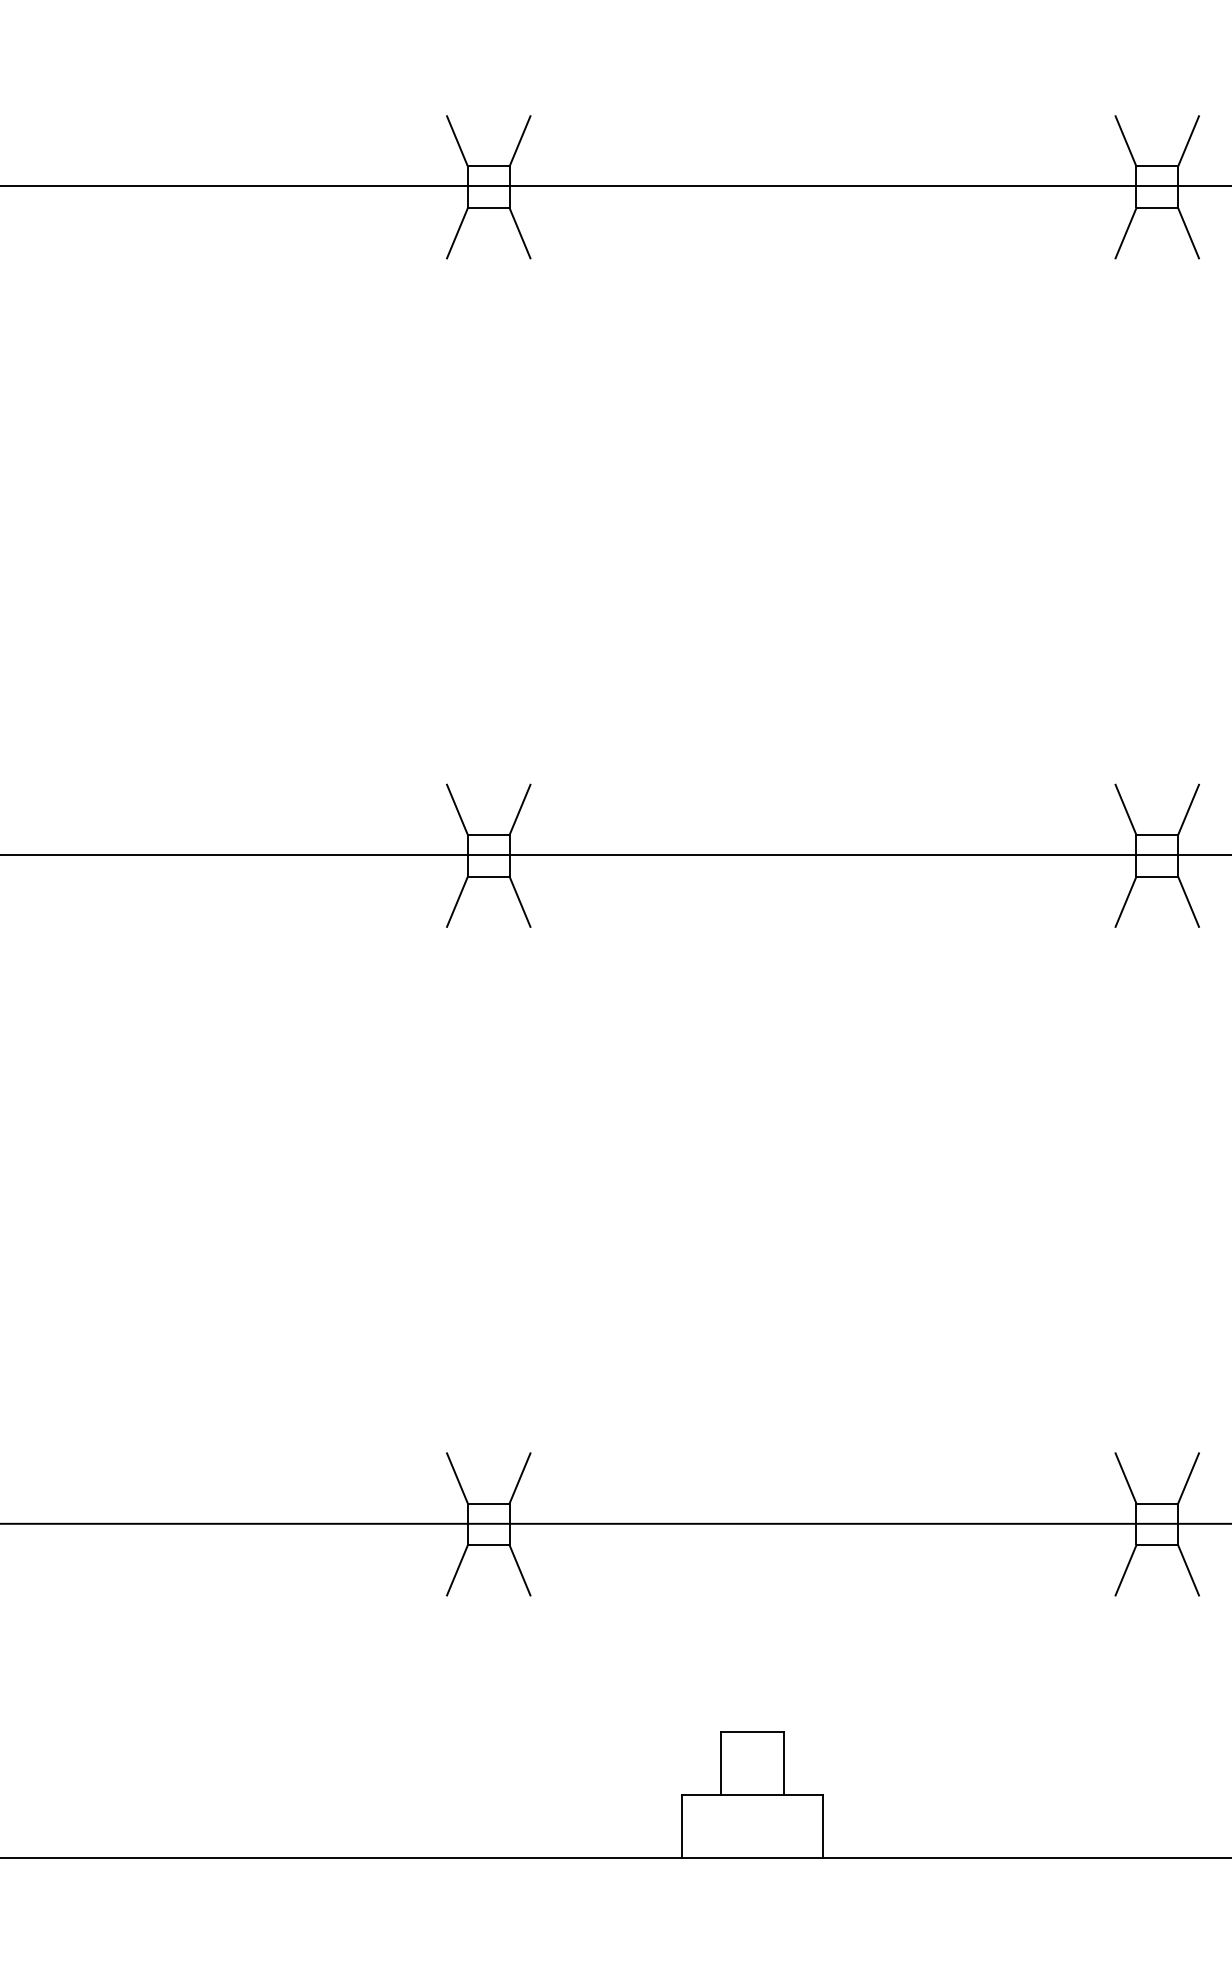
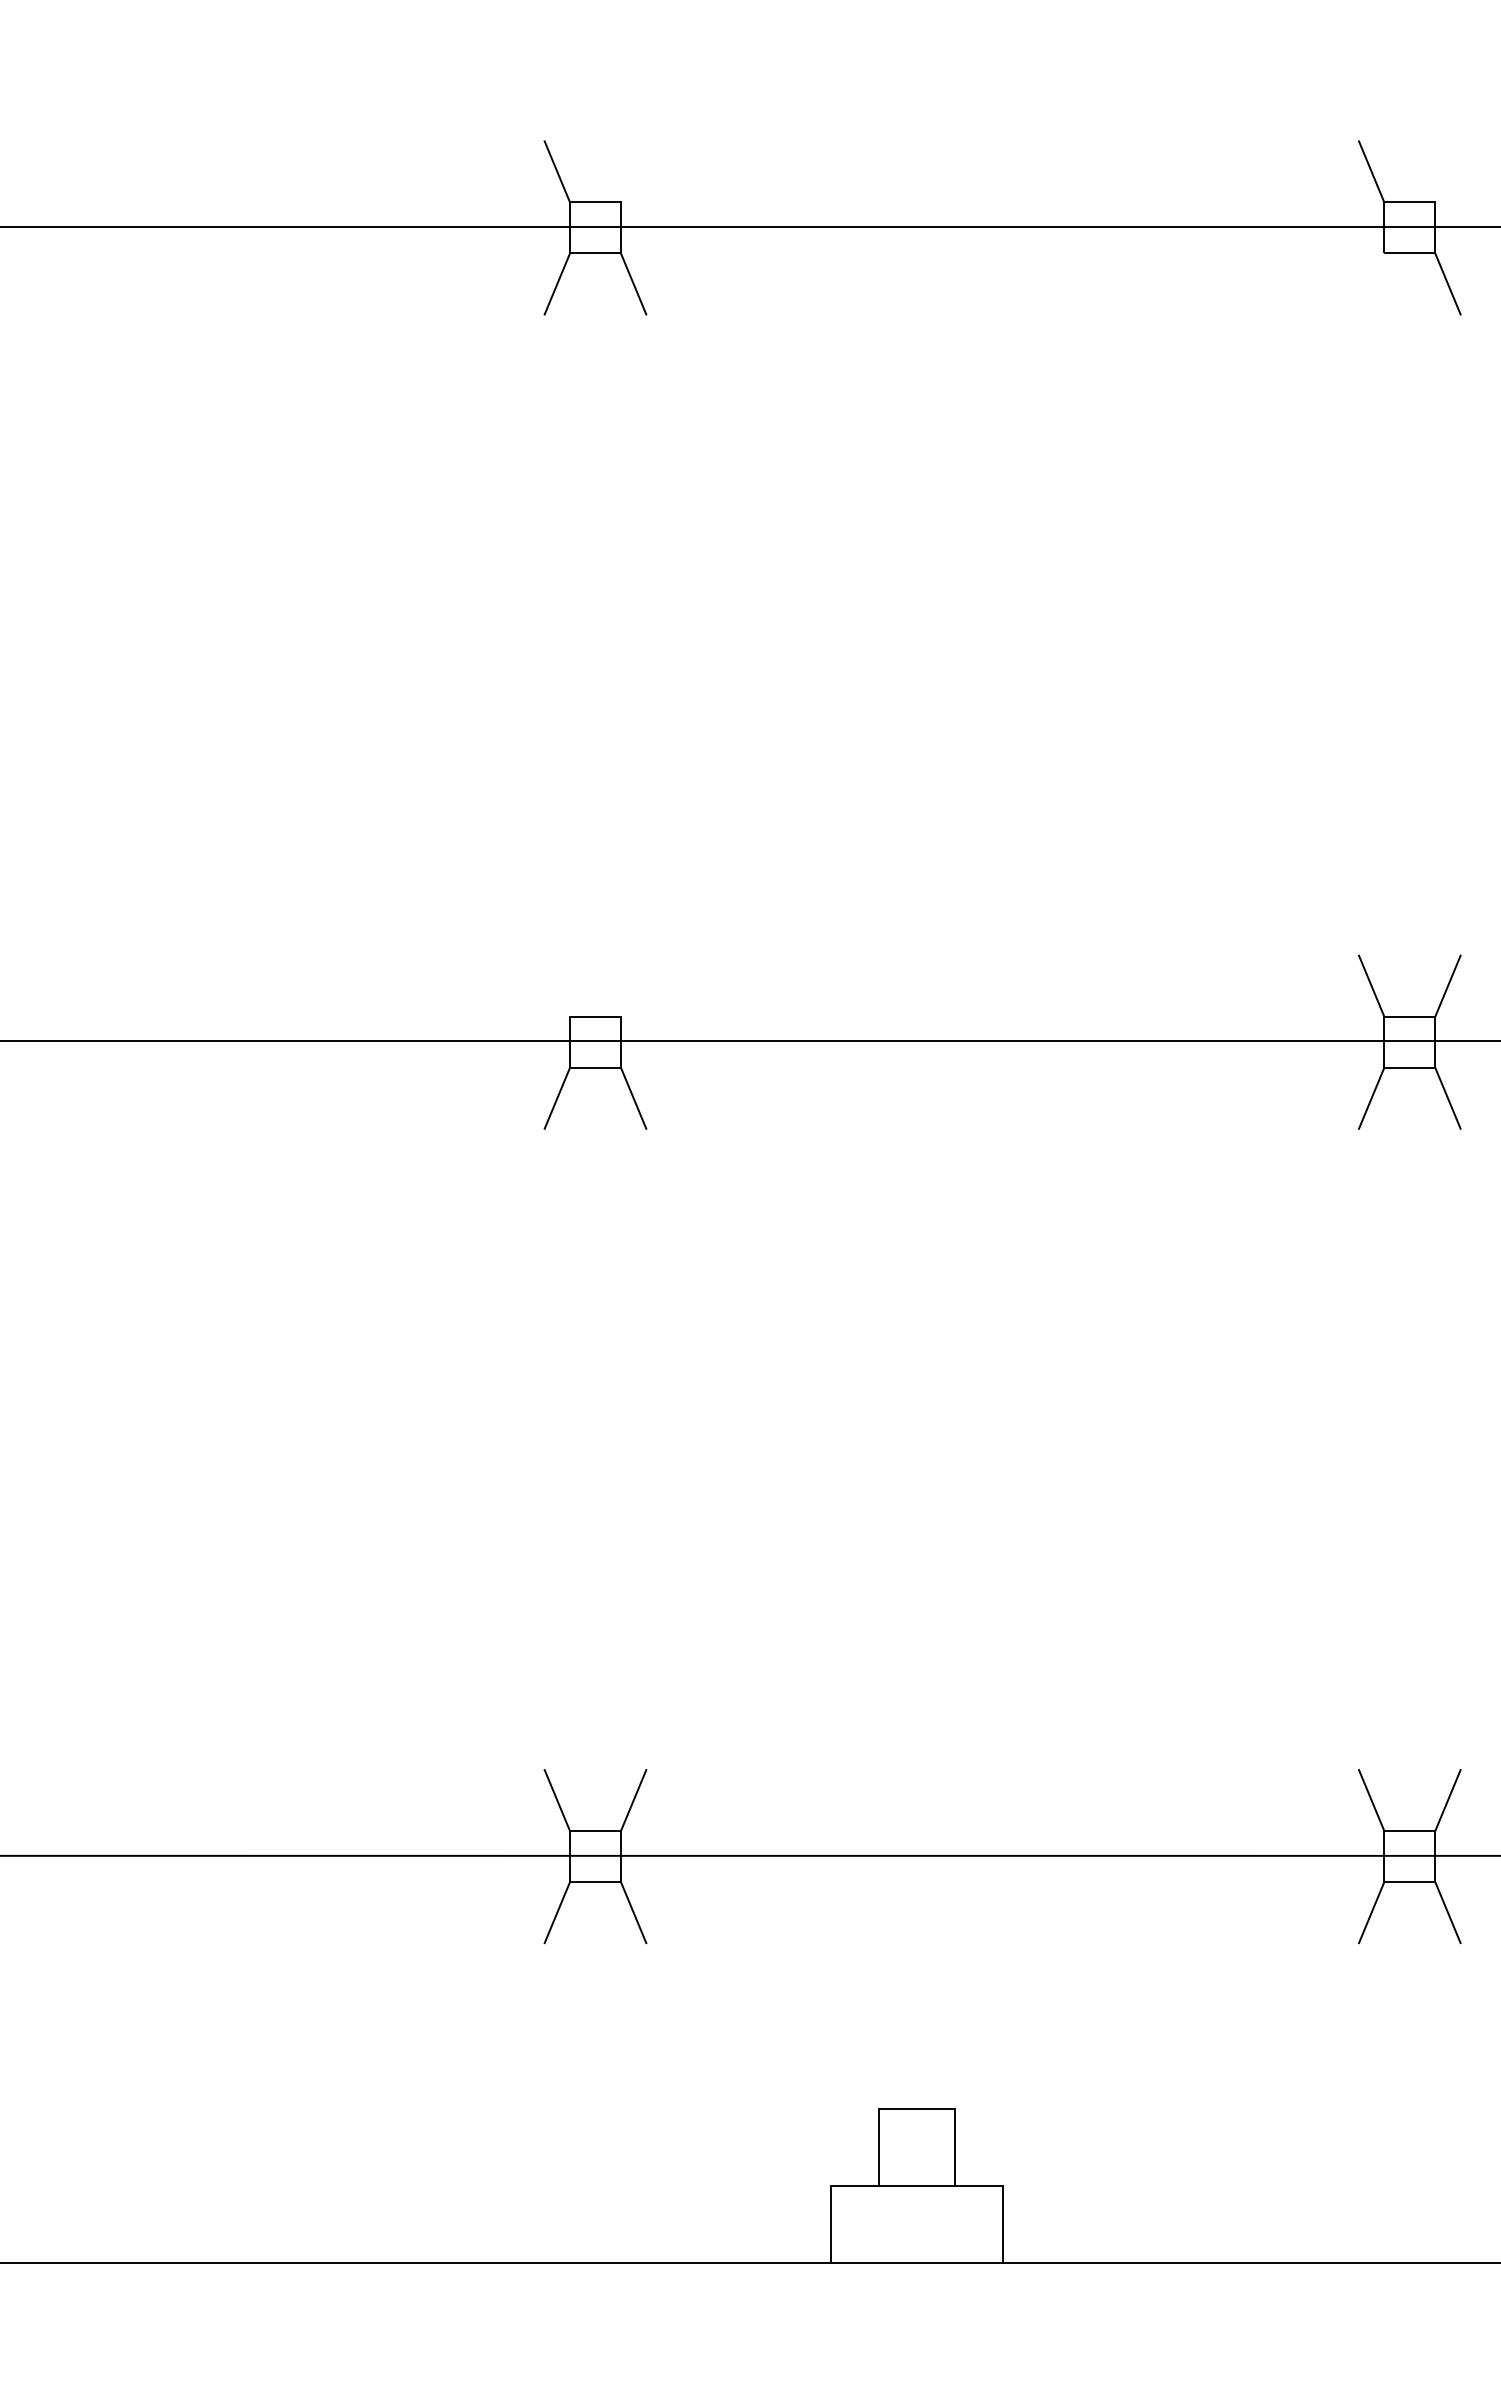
line: (519, 140) -> (633, 171), removed
line: (1188, 140) -> (1447, 171), removed
line: (1125, 232) -> (1371, 283), removed
line: (457, 809) -> (557, 985), removed
line: (519, 809) -> (633, 985), removed

